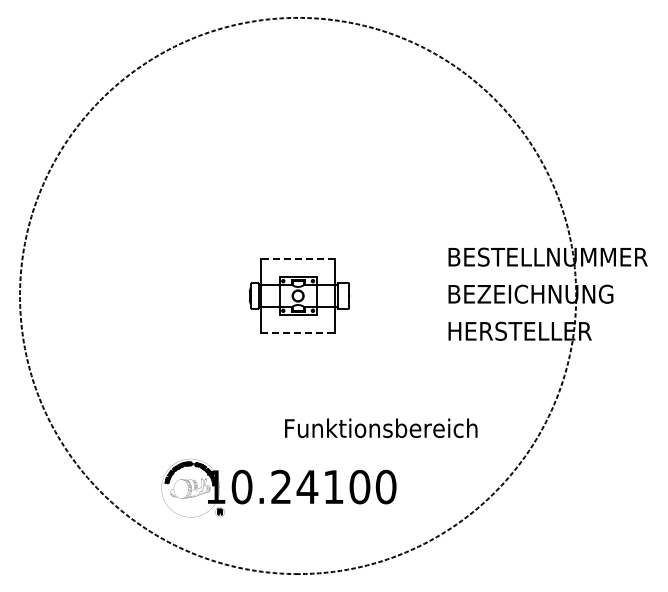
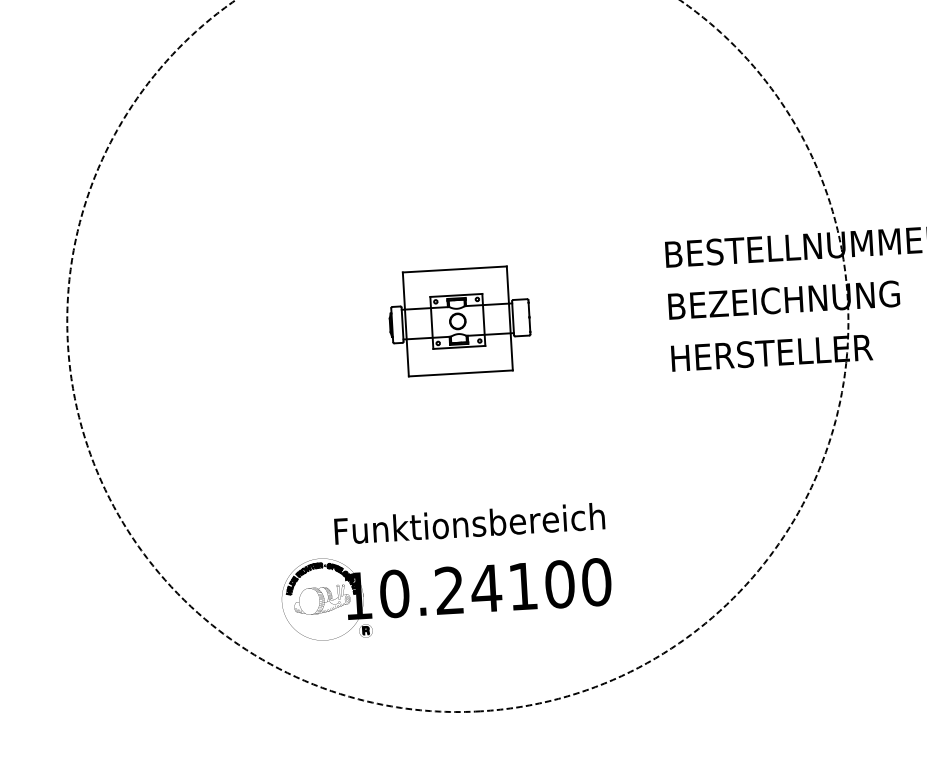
line: (297, 258) -> (453, 268), dashed -> solid
line: (298, 333) -> (461, 374), dashed -> solid
text: (381, 428) -> (470, 524), moved

